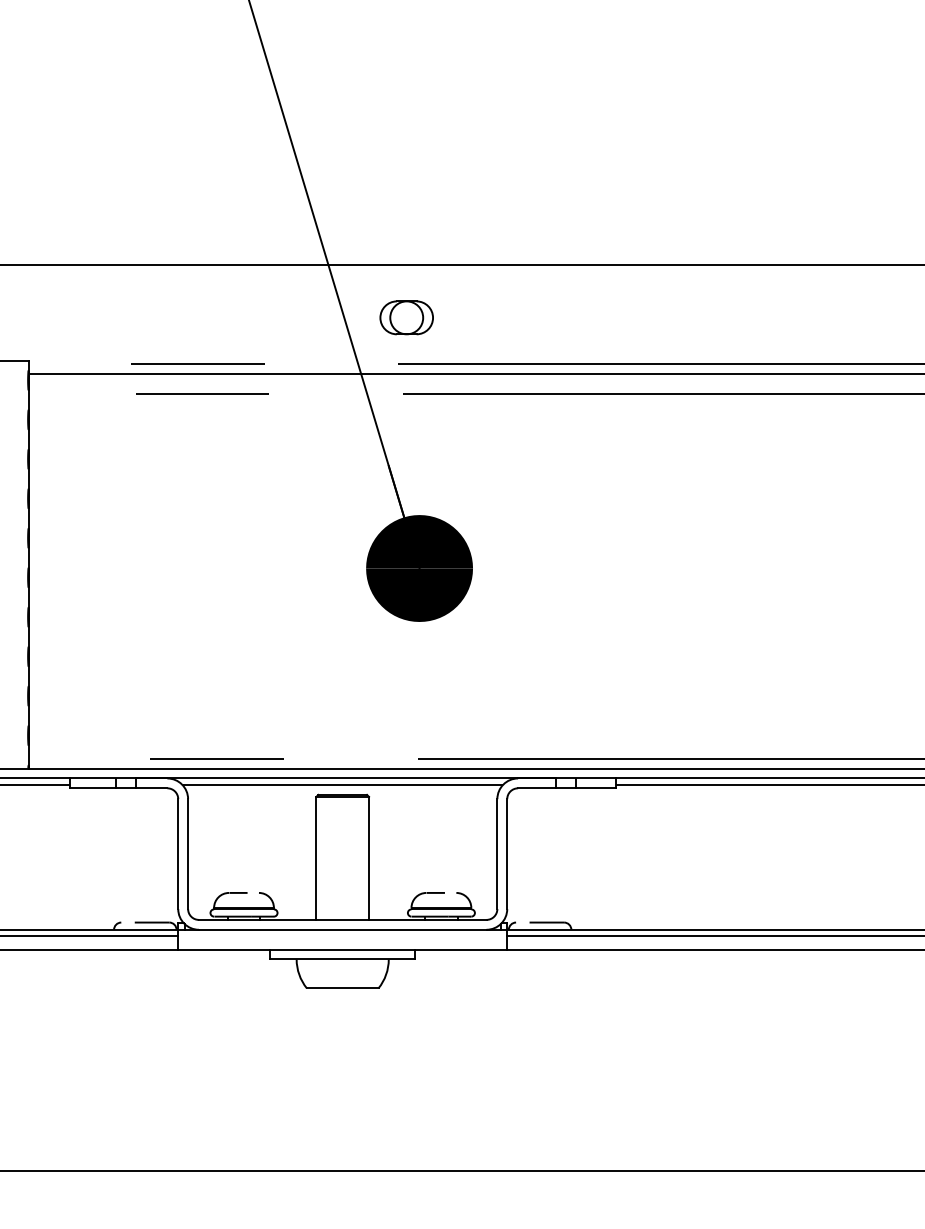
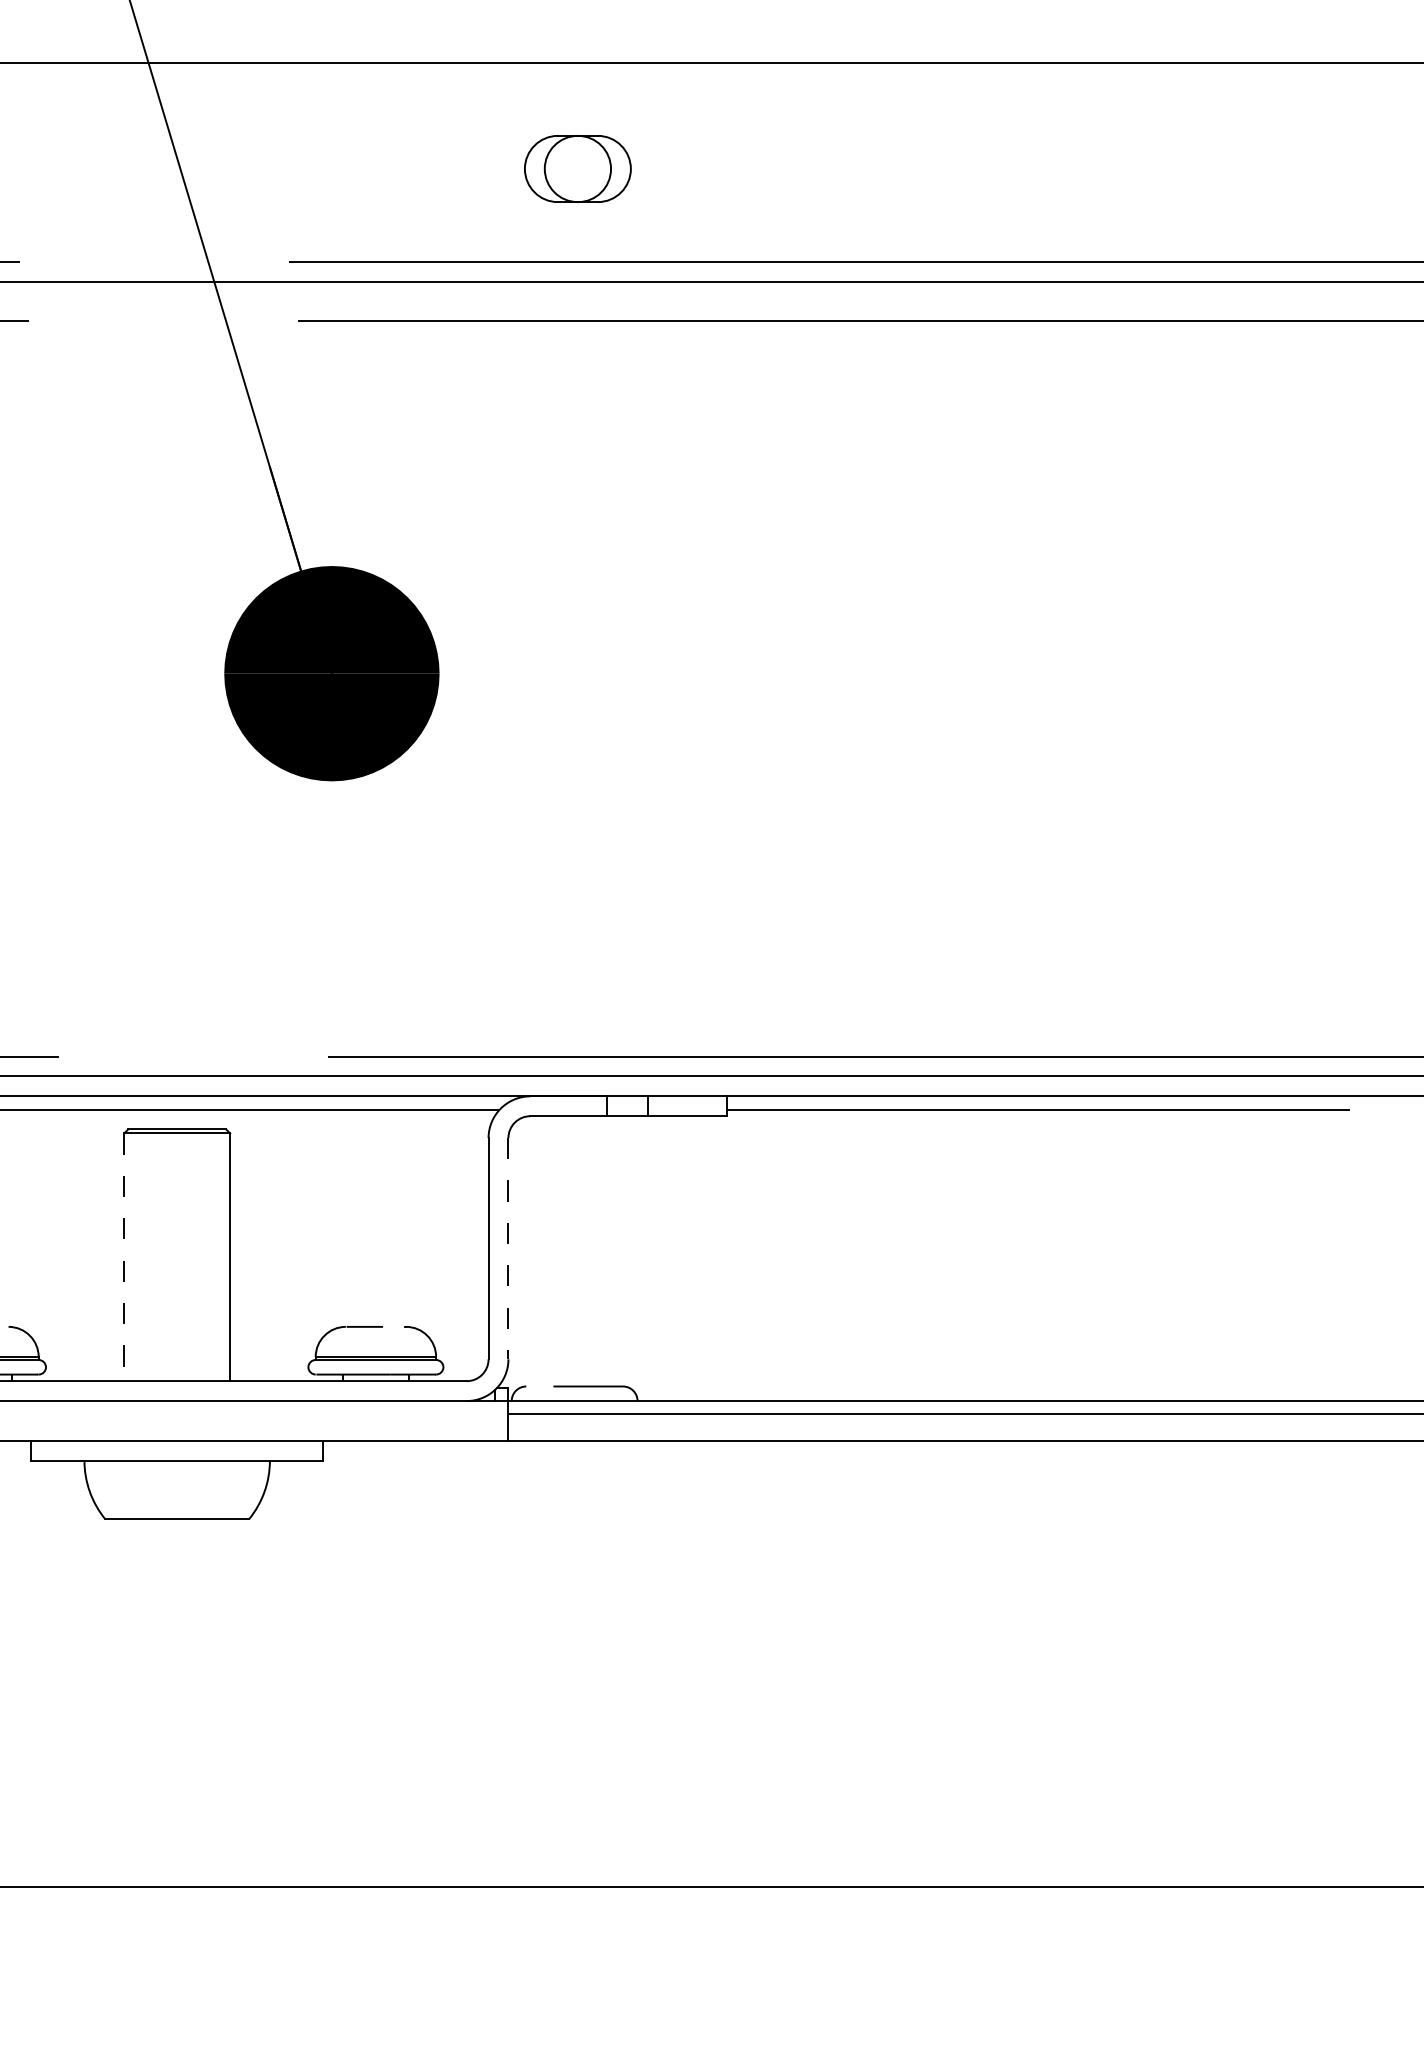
part: (406, 317) -> (577, 168), moved
line: (507, 854) -> (508, 1249), solid -> dashed
line: (316, 858) -> (124, 1257), solid -> dashed

